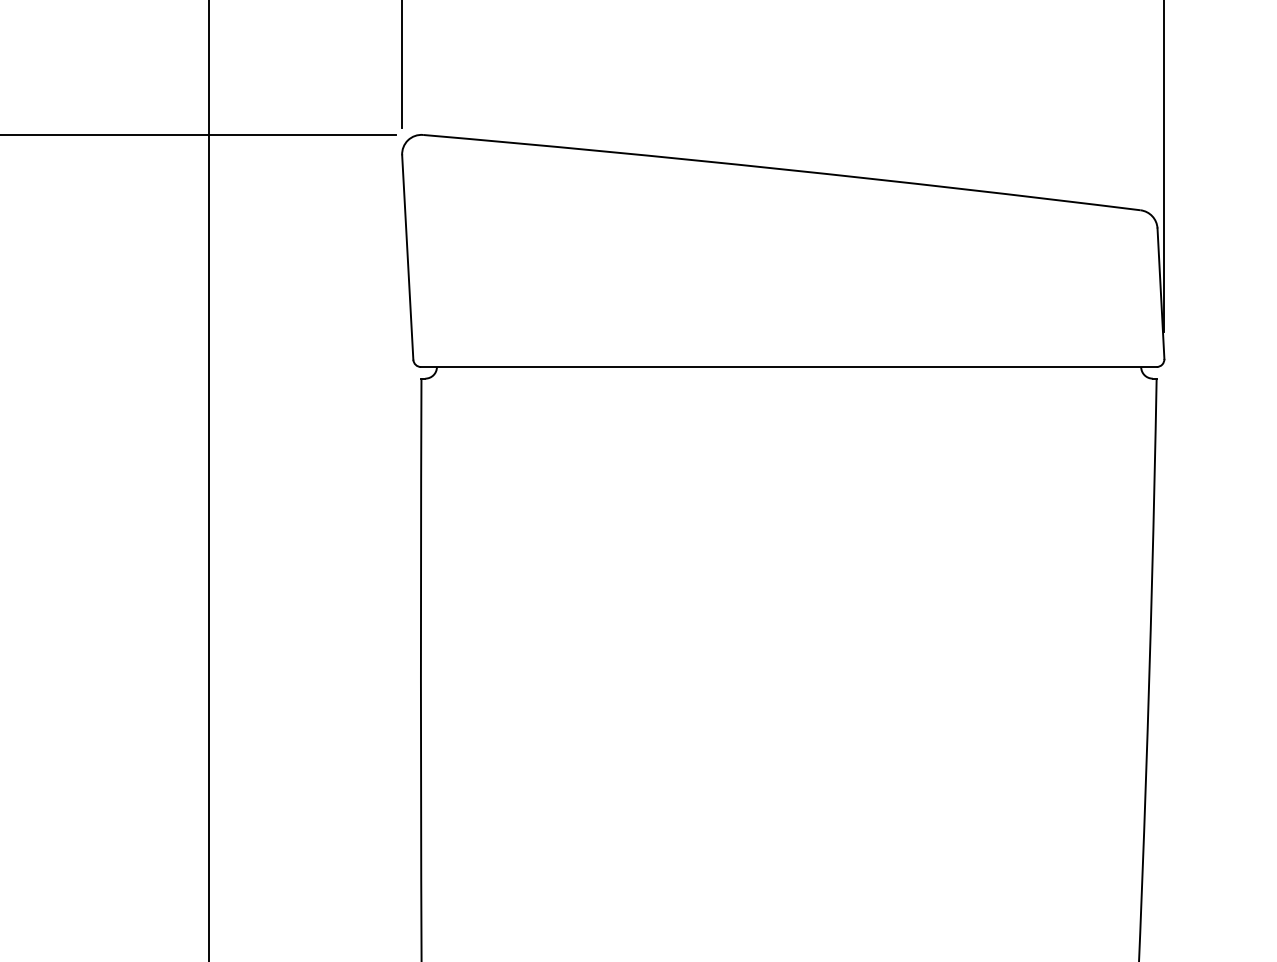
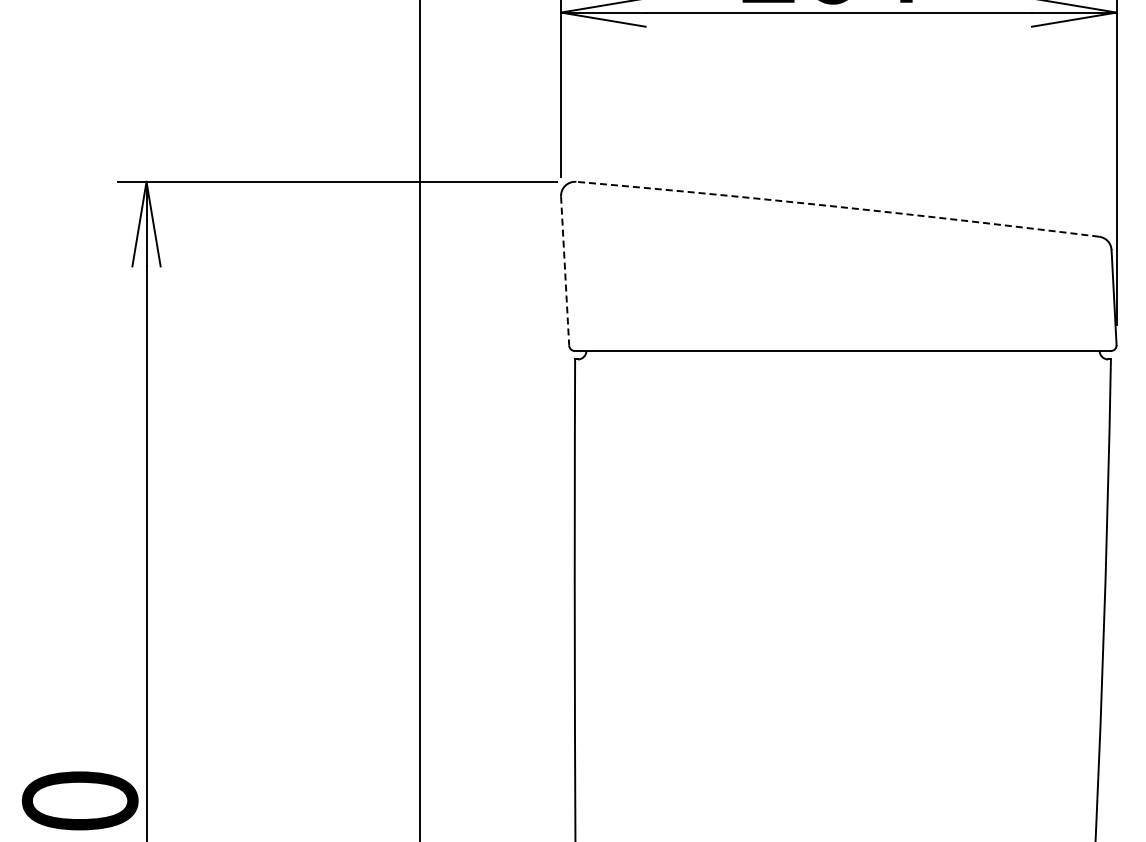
arc: (782, 168) -> (838, 206), solid -> dashed
line: (408, 257) -> (565, 271), solid -> dashed

